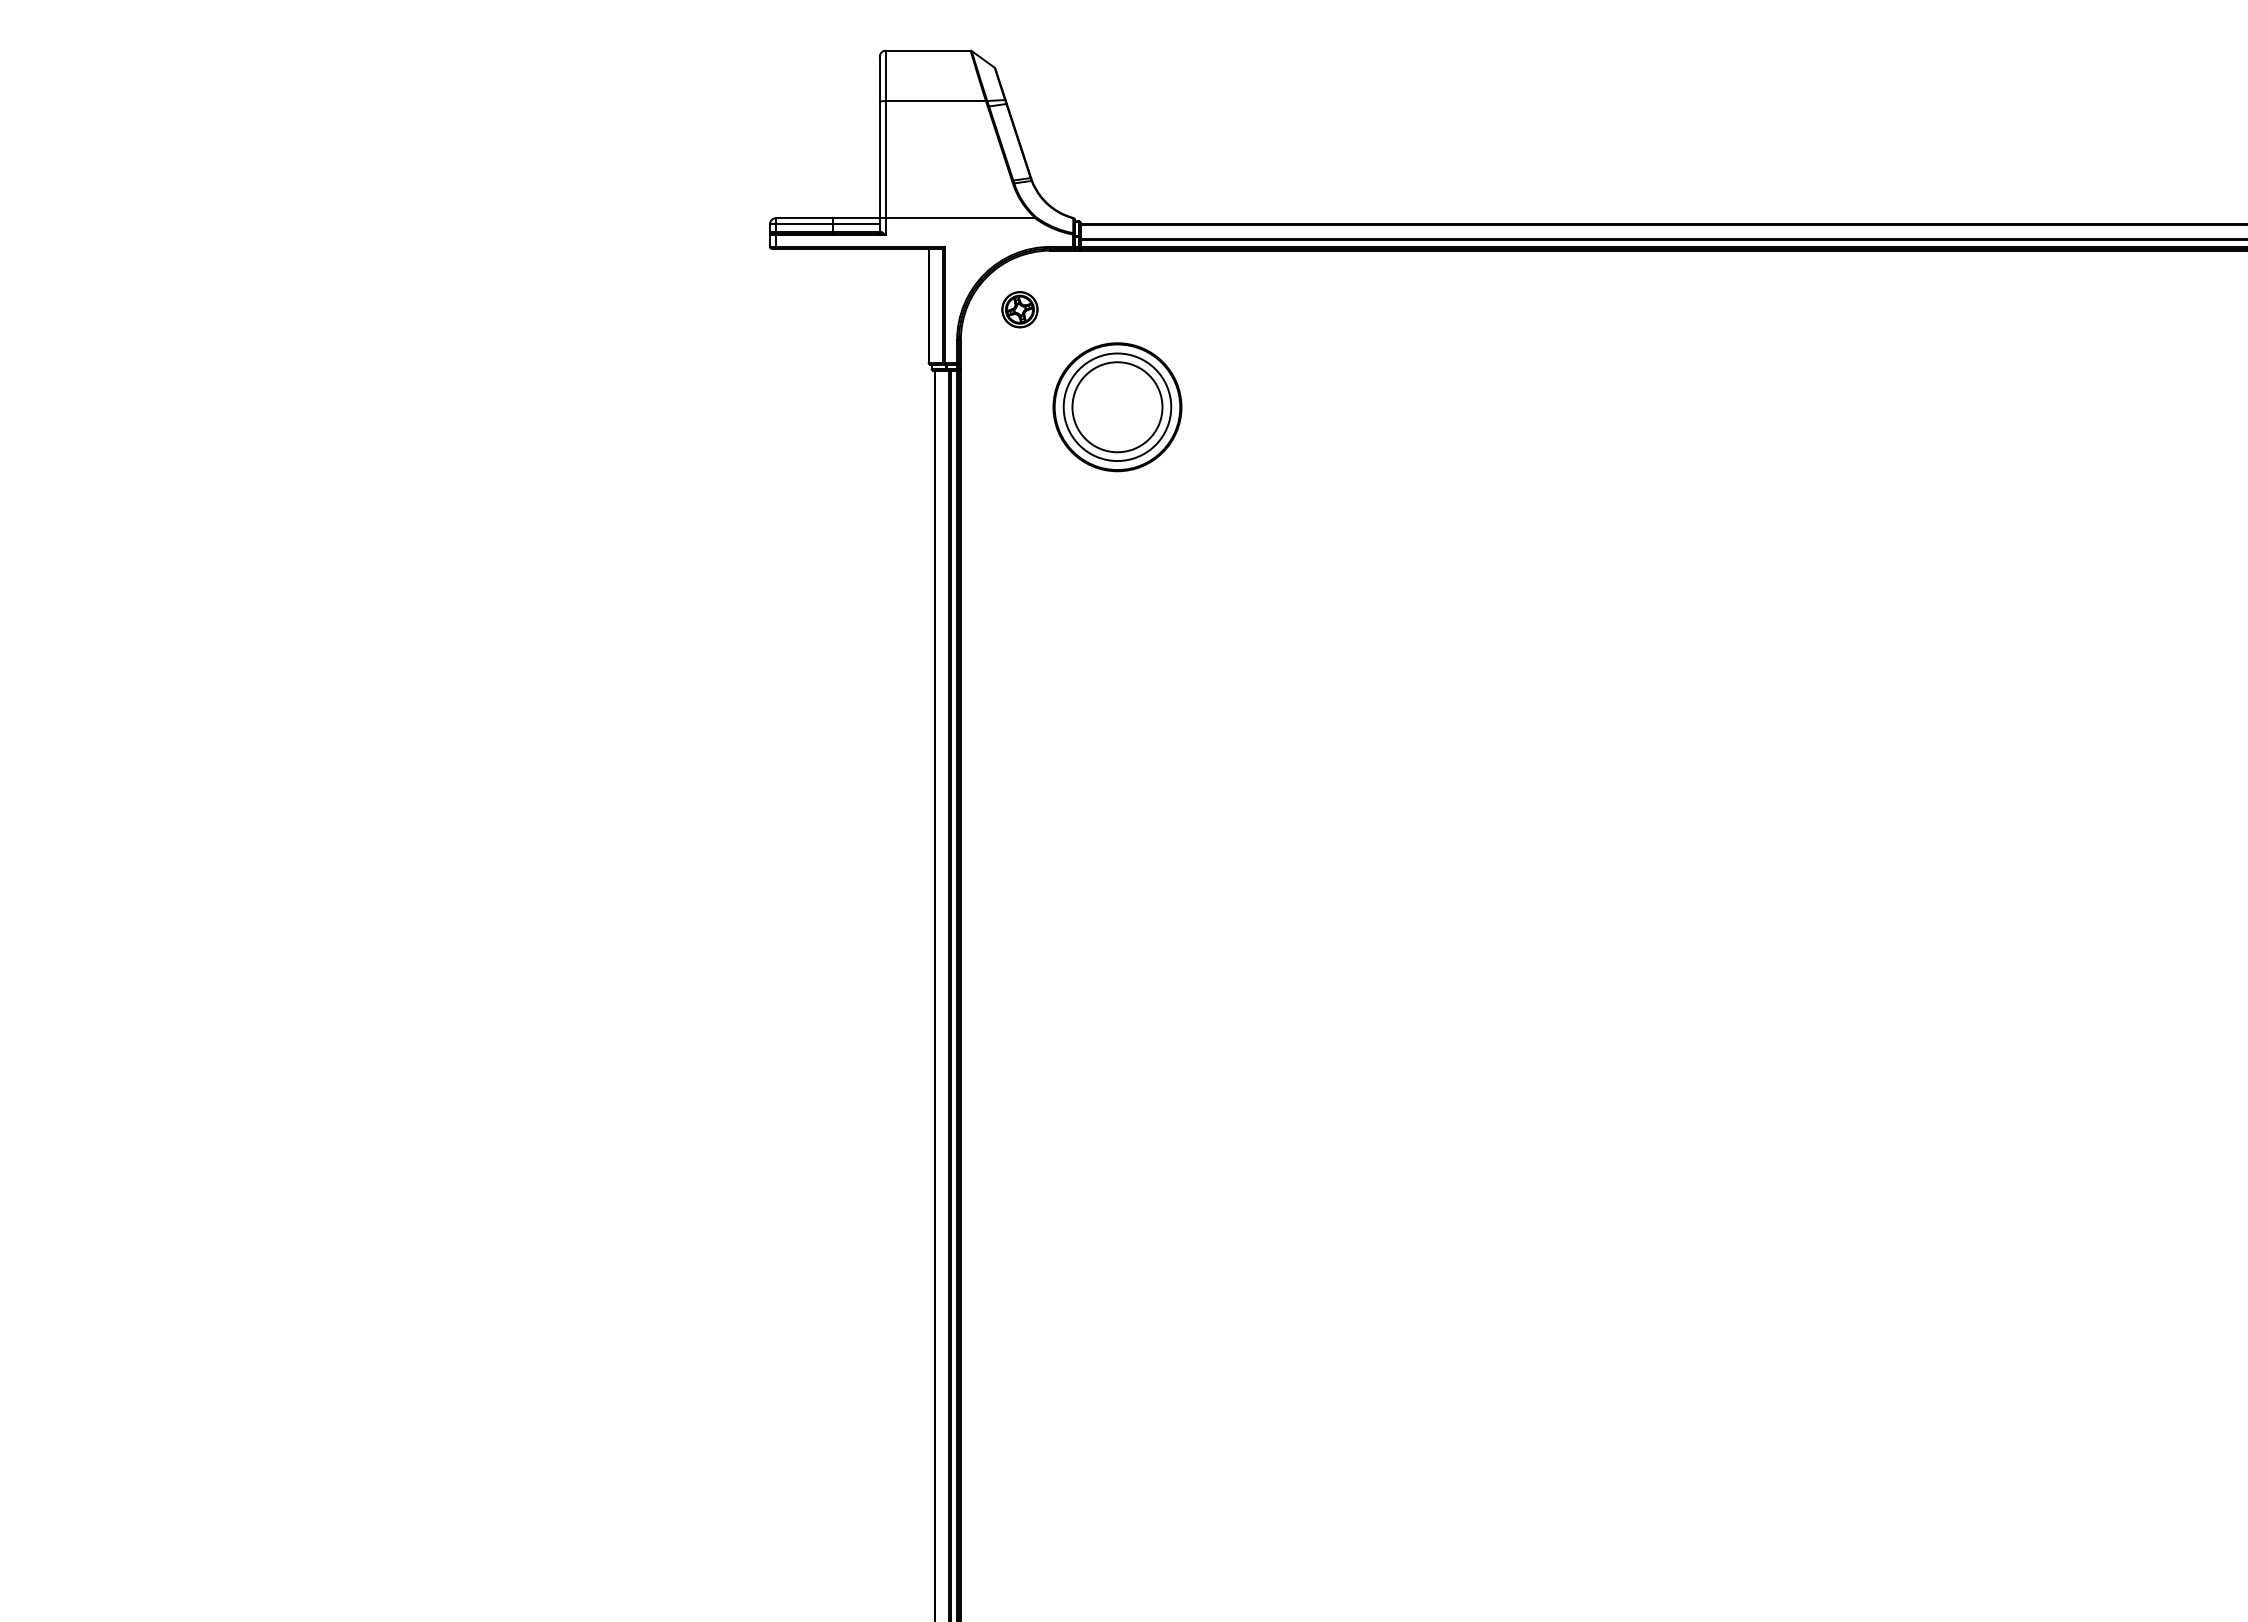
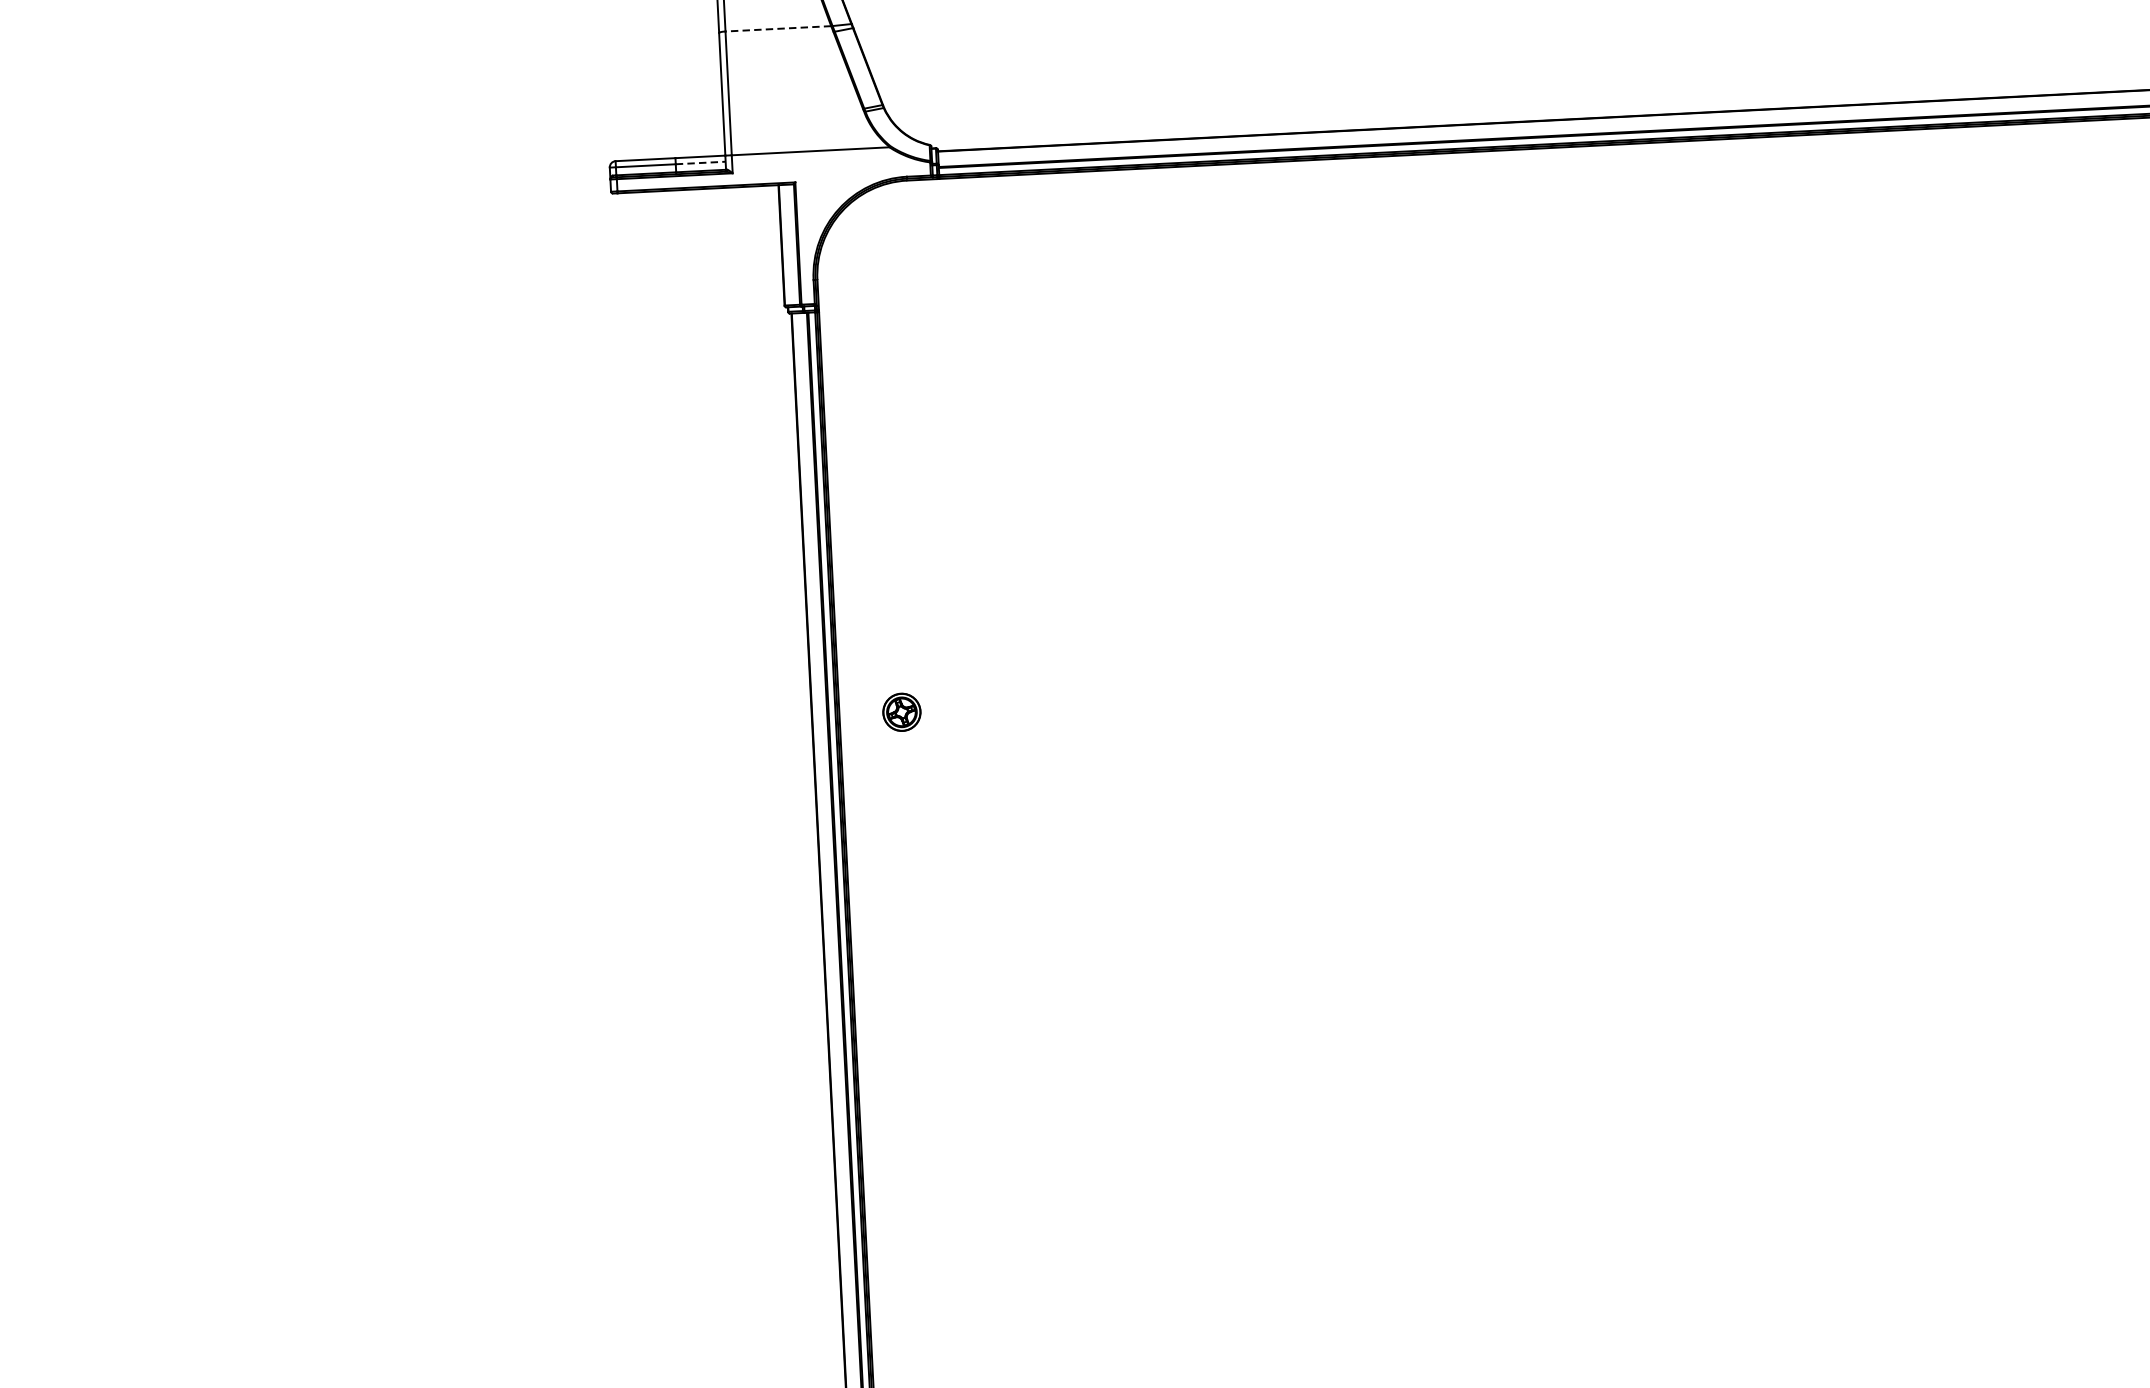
line: (935, 101) -> (777, 29), solid -> dashed
line: (856, 224) -> (701, 163), solid -> dashed
part: (1019, 309) -> (901, 712), moved
part: (1117, 407) -> (986, 342), removed

